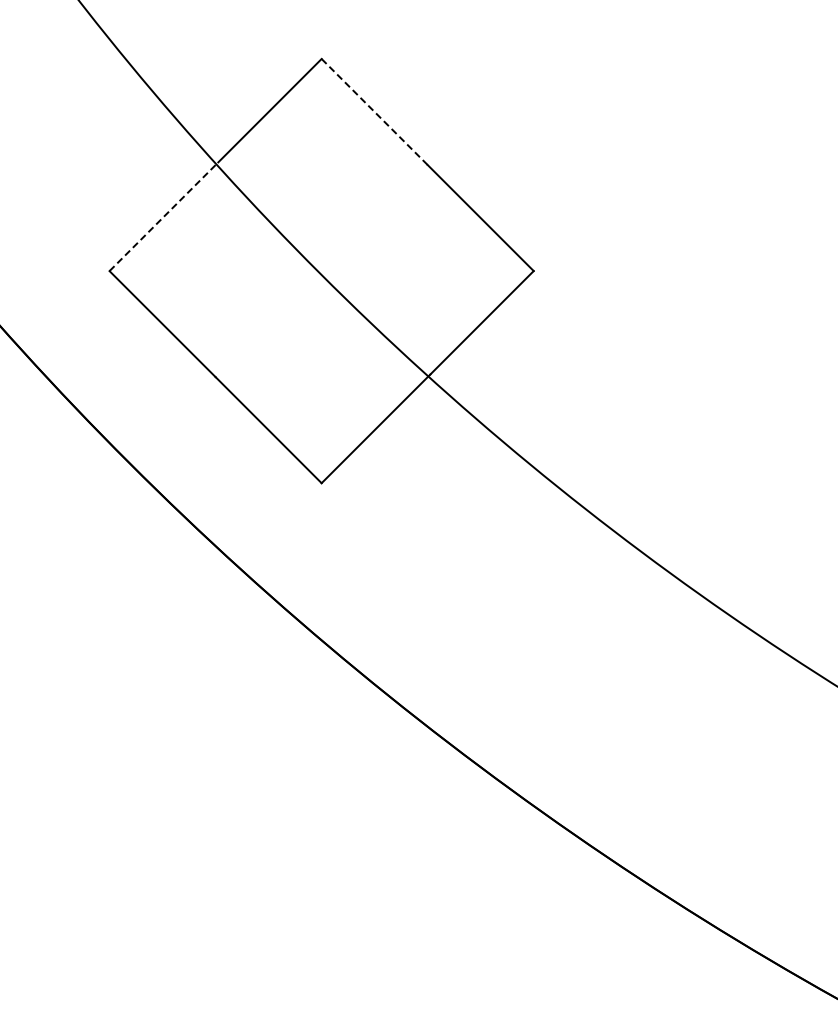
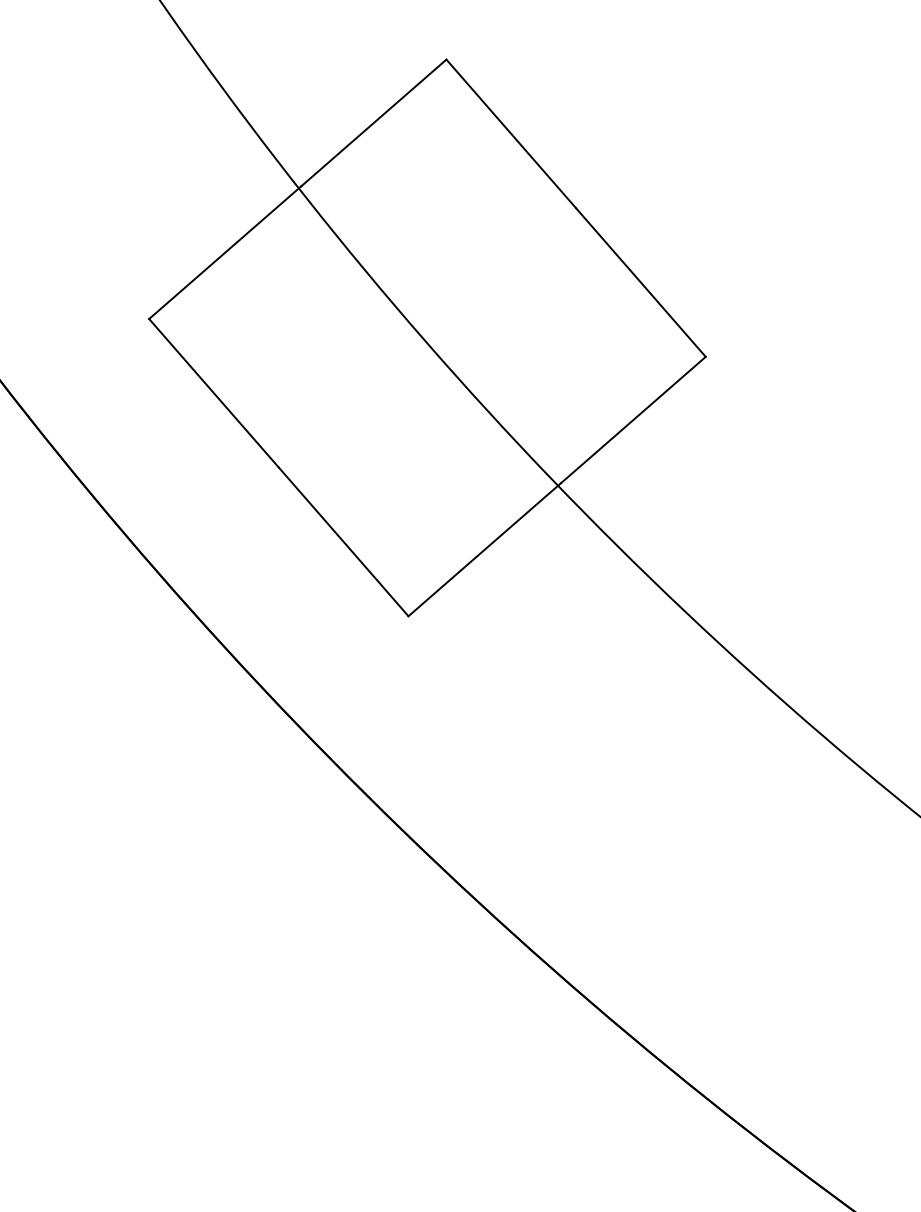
line: (374, 112) -> (511, 134), dashed -> solid
line: (163, 216) -> (224, 252), dashed -> solid

